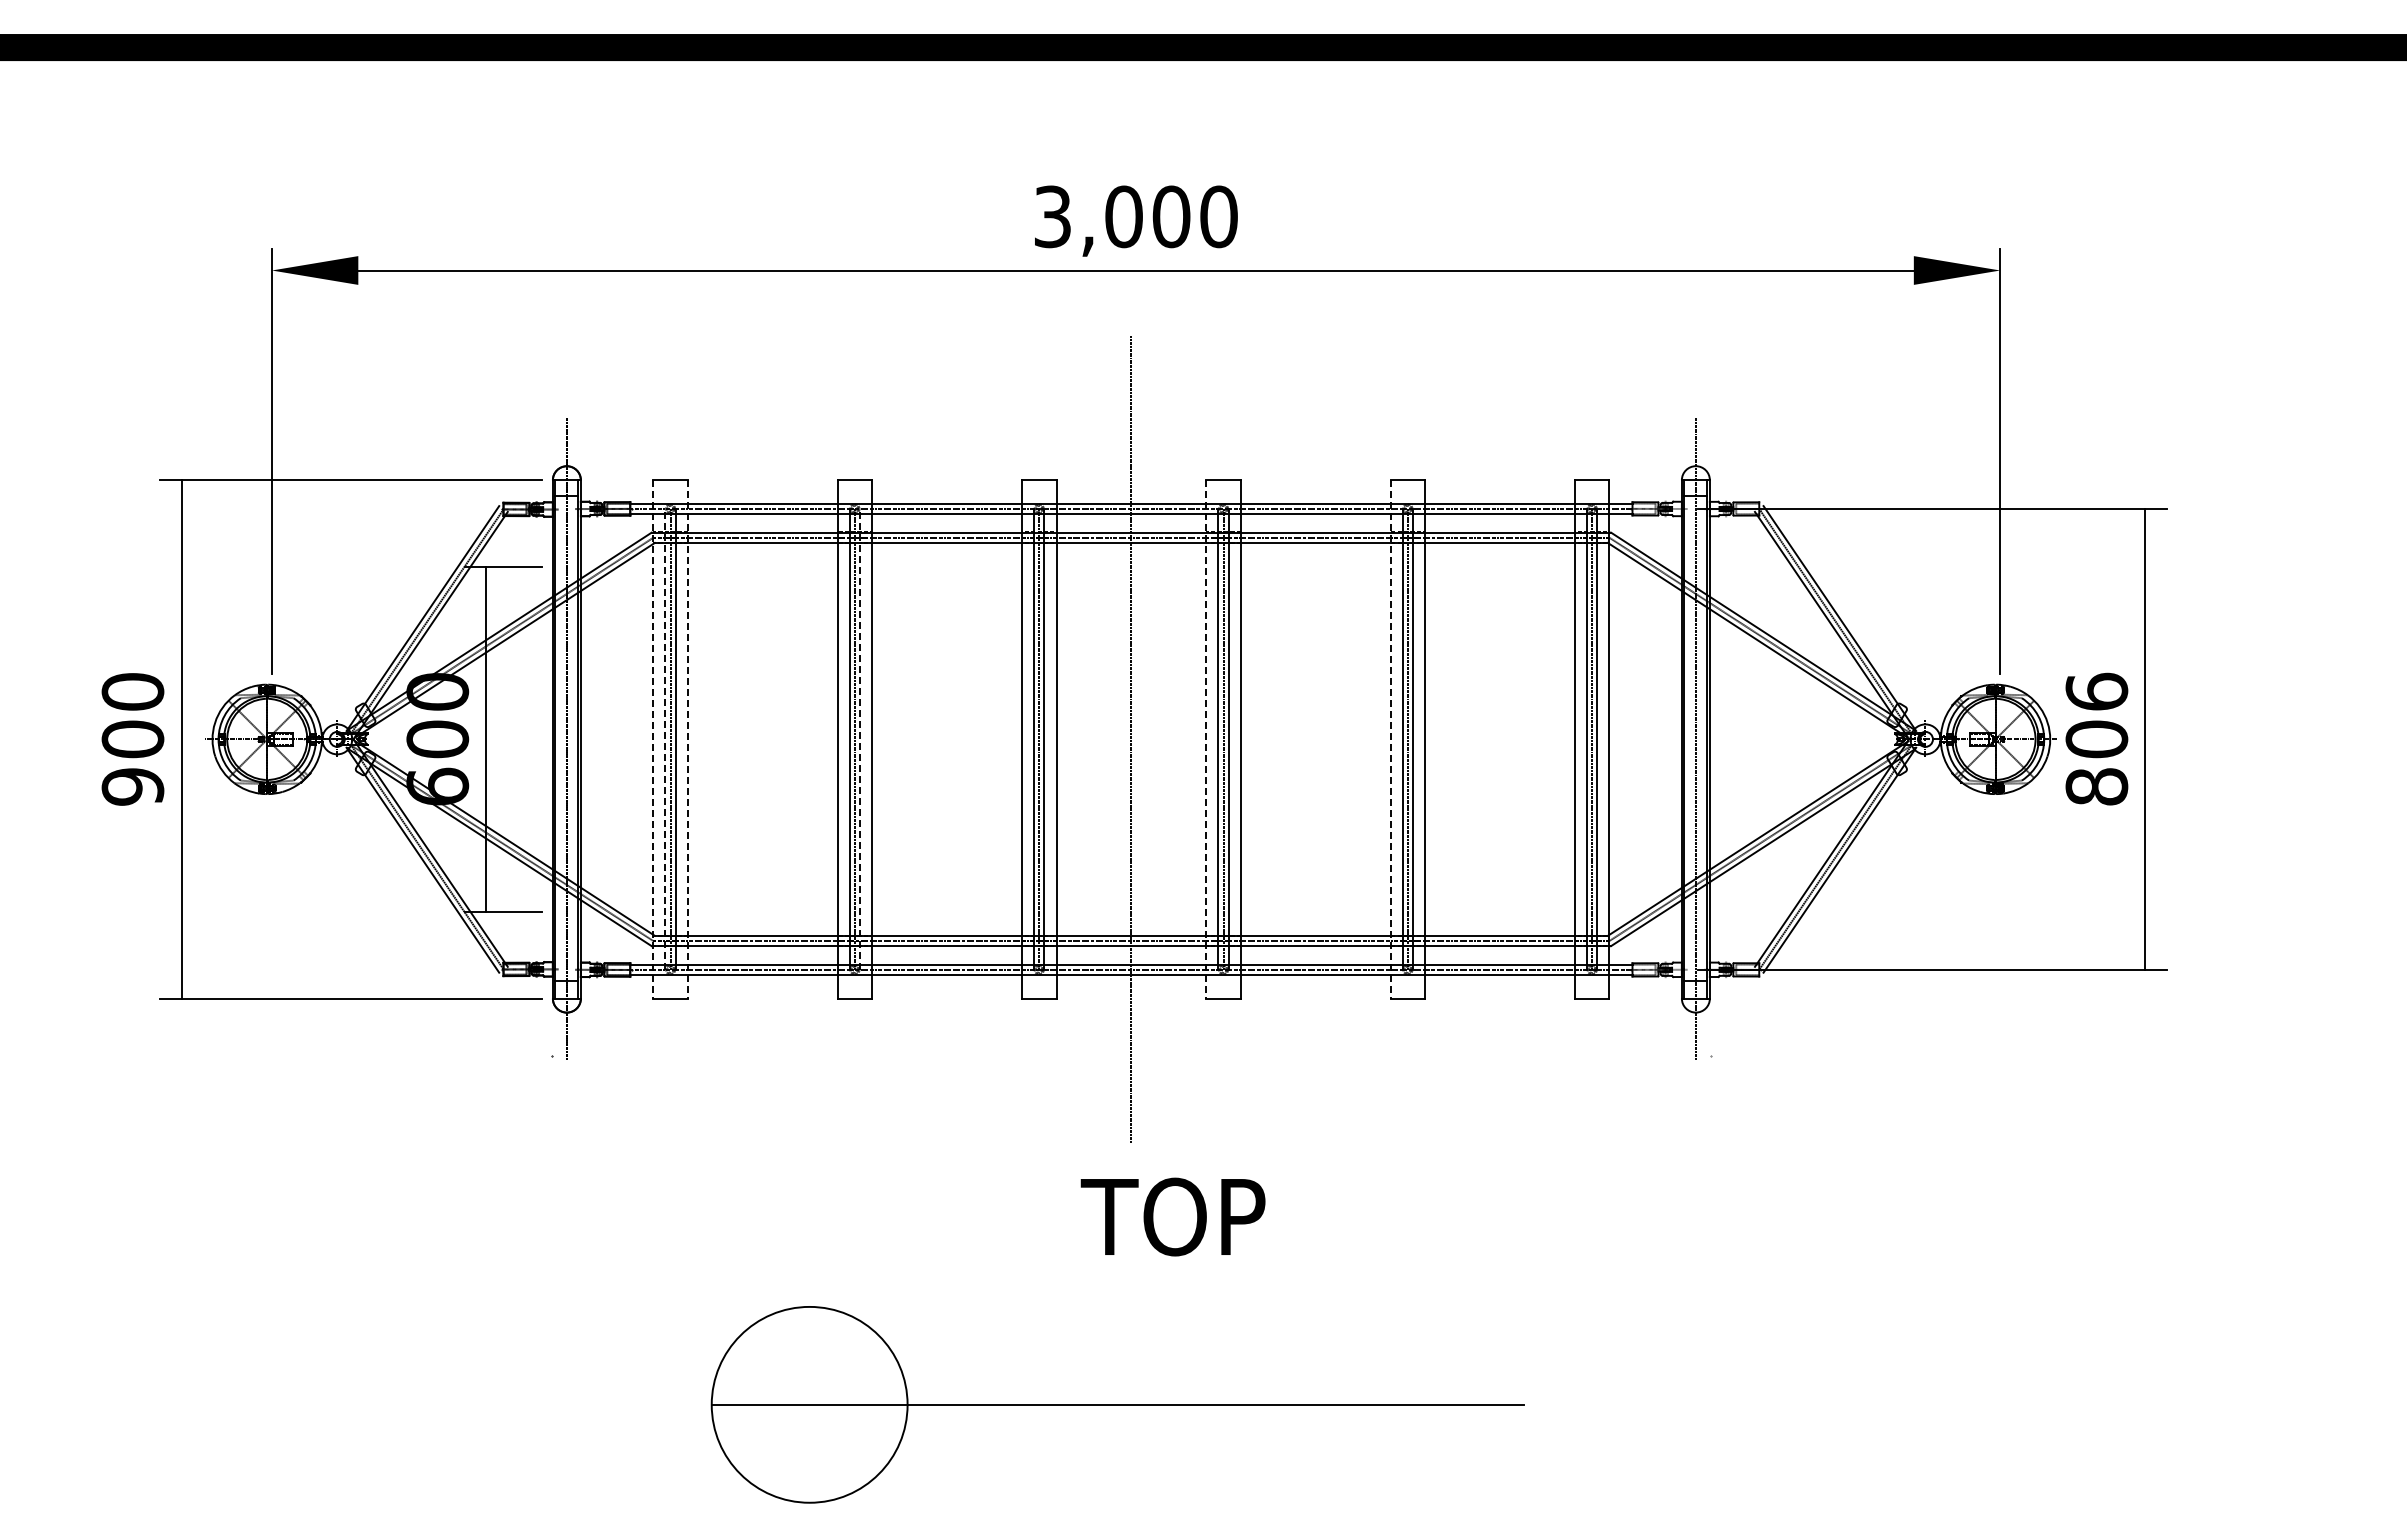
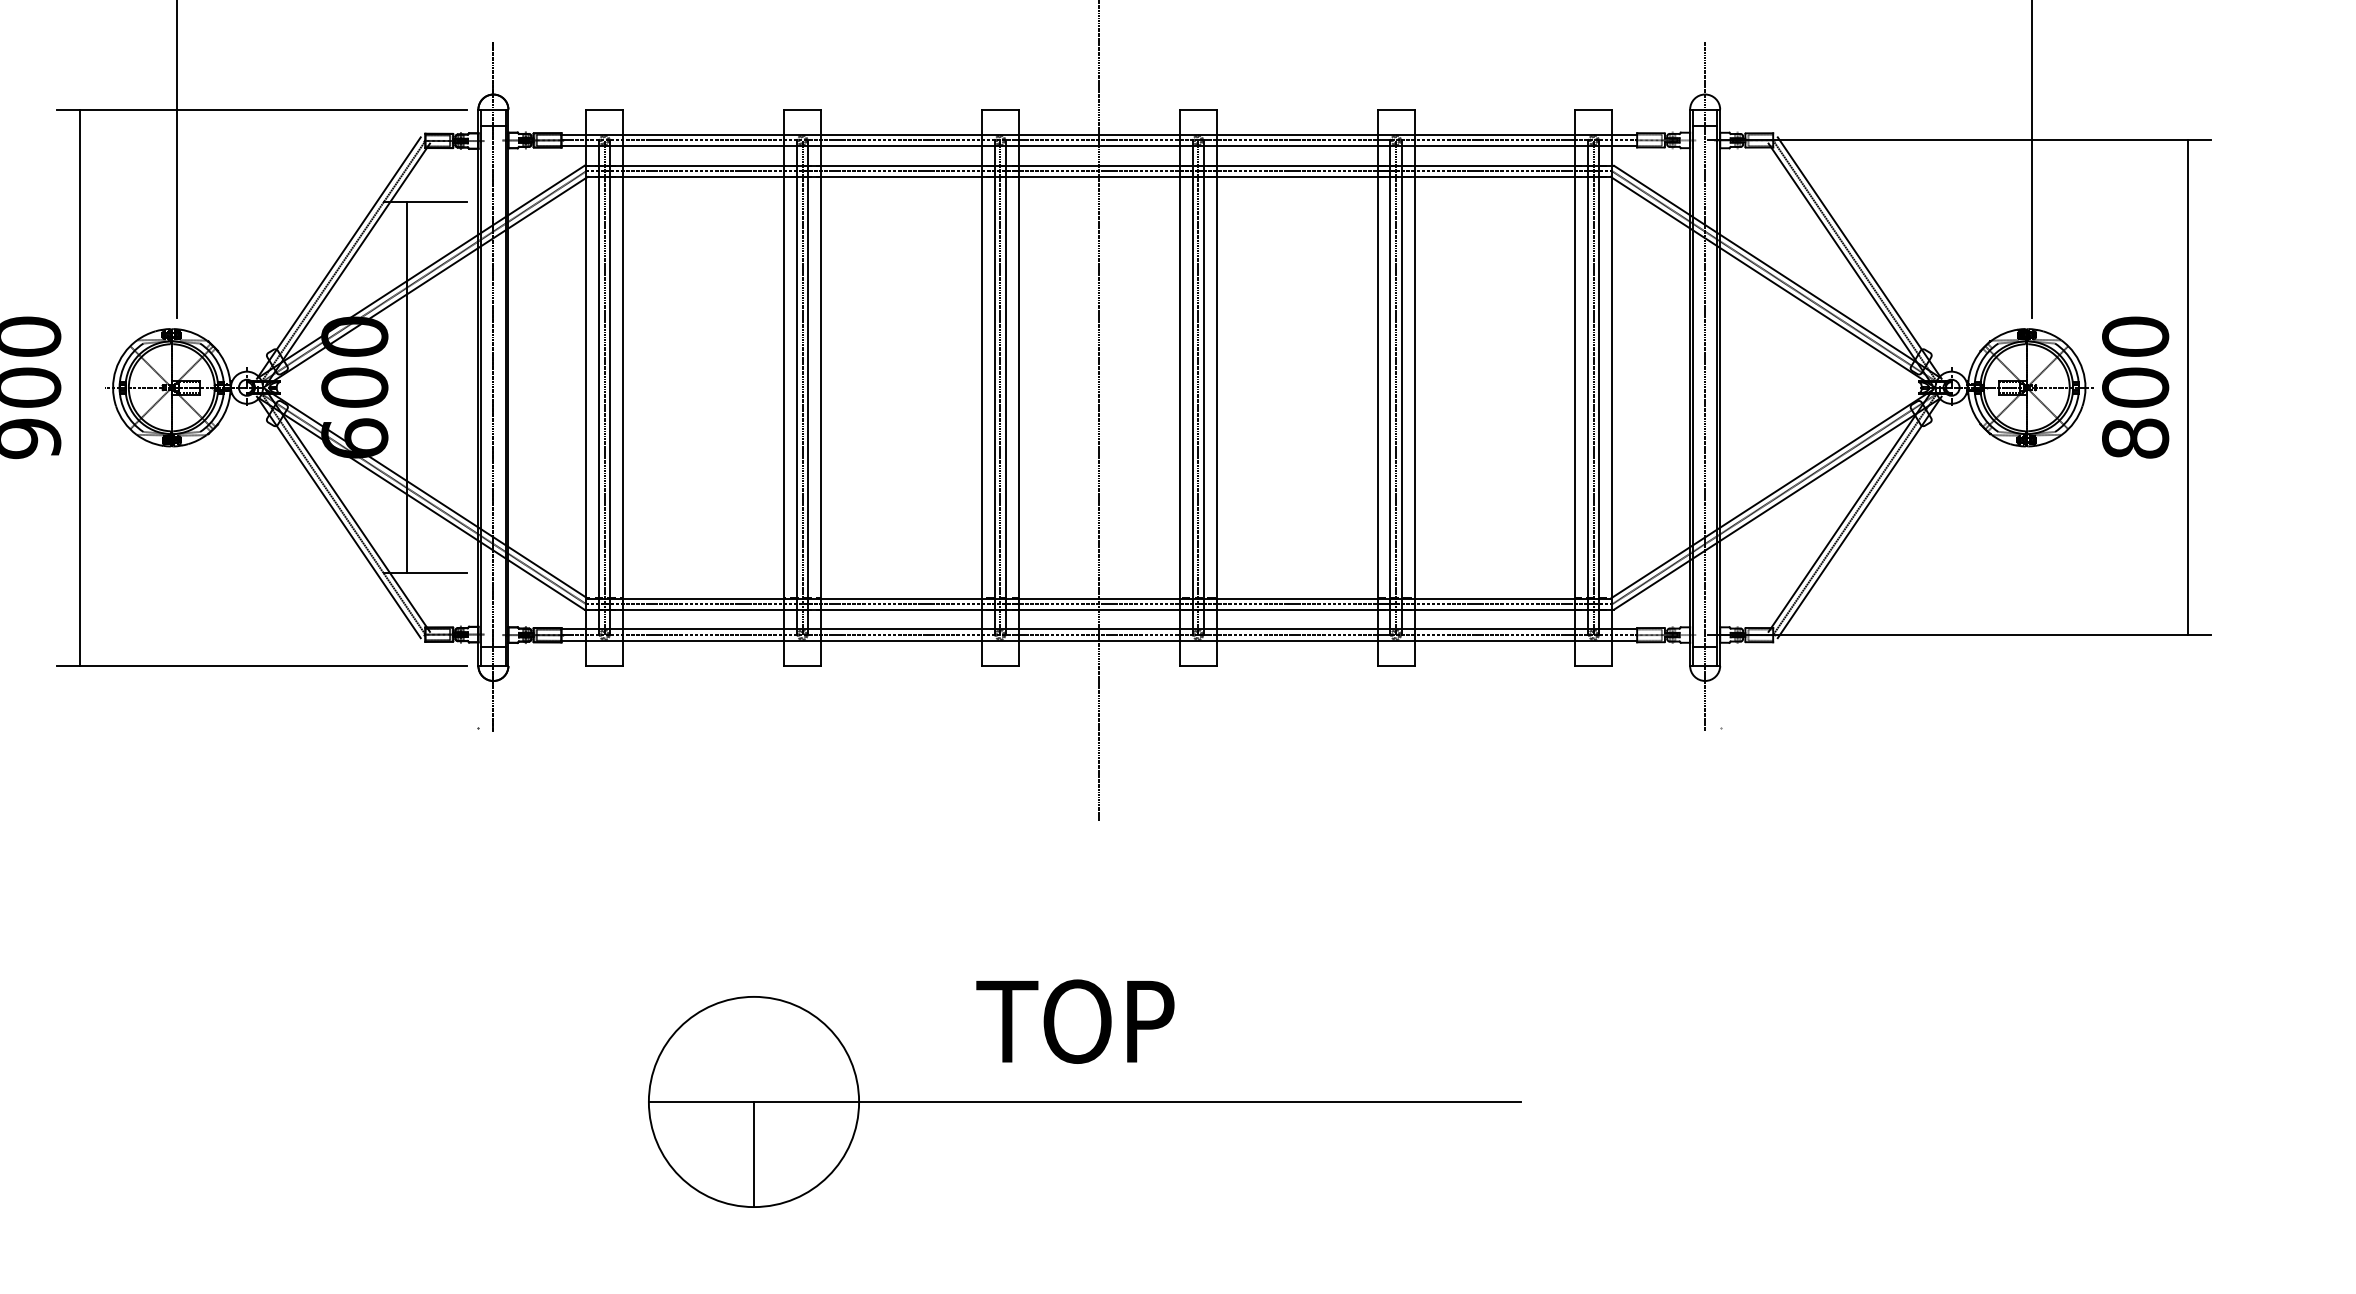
text: (2096, 691) -> (2135, 336), 806 -> 800
line: (665, 738) -> (599, 386), dashed -> solid
line: (860, 738) -> (808, 386), dashed -> solid
line: (653, 739) -> (586, 387), dashed -> solid
line: (687, 739) -> (622, 387), dashed -> solid
line: (1206, 739) -> (1179, 387), dashed -> solid
line: (1390, 739) -> (1377, 387), dashed -> solid
text: (1172, 1216) -> (1074, 1021), moved
line: (809, 1453) -> (753, 1154), added

